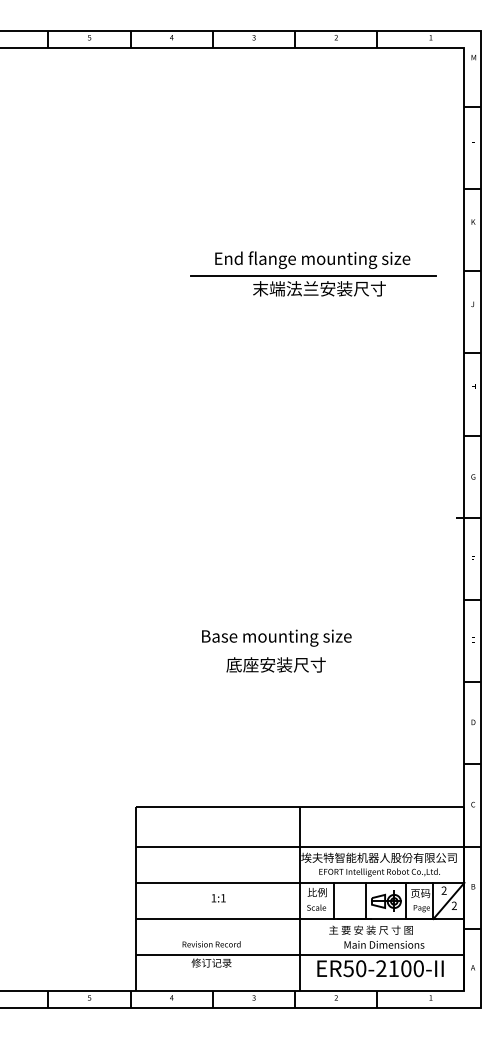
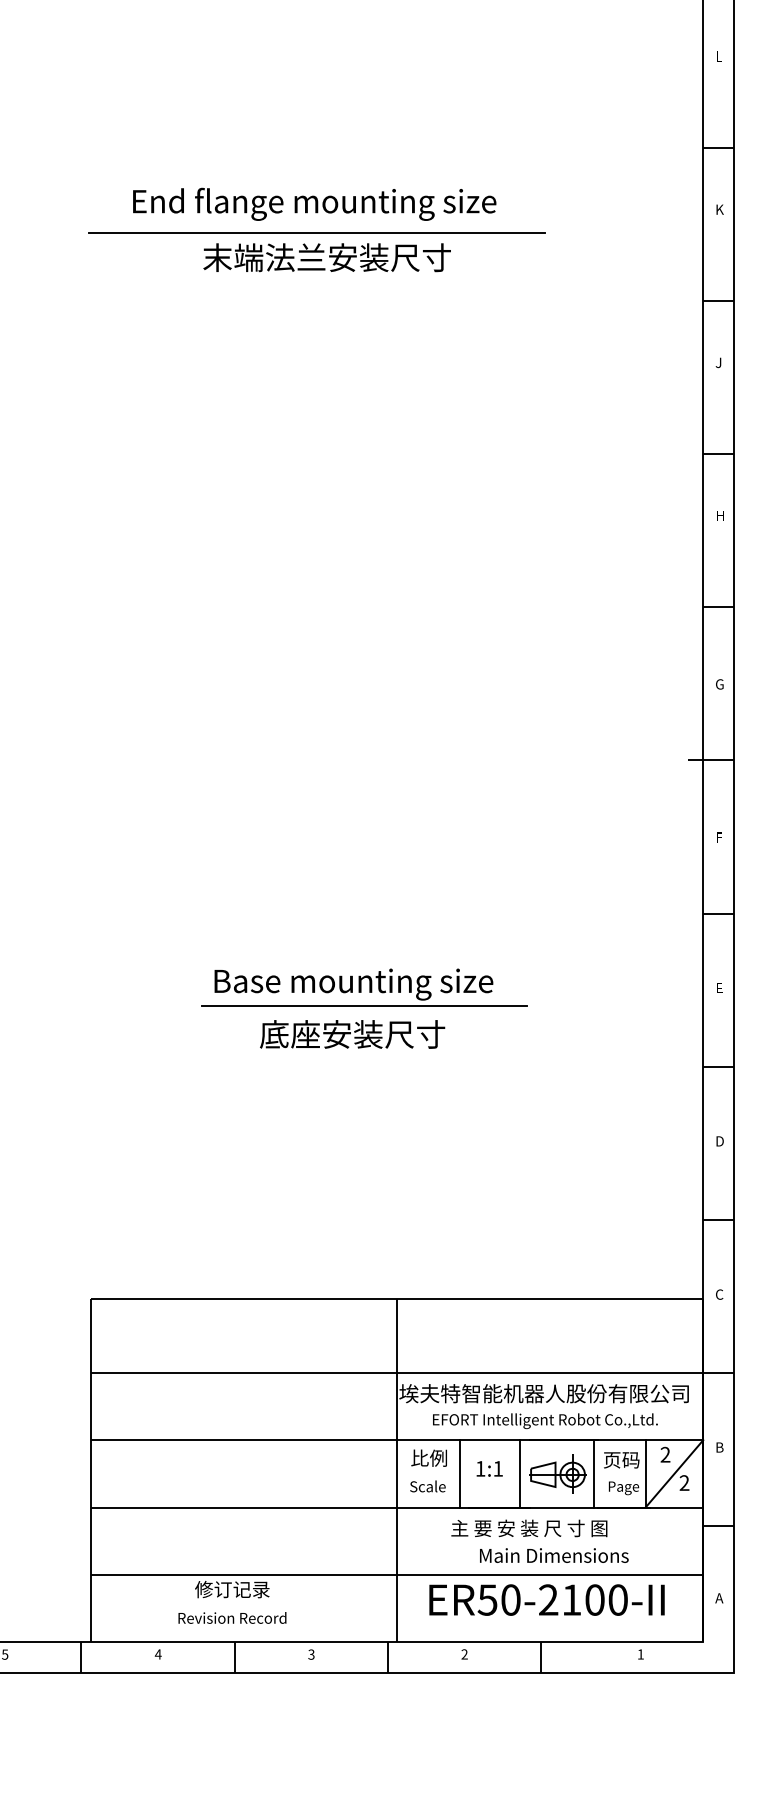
part: (313, 273) -> (316, 229), moved
line: (282, 649) -> (364, 1005), added
text: (218, 898) -> (489, 1469), moved
text: (211, 944) -> (232, 1618), moved

